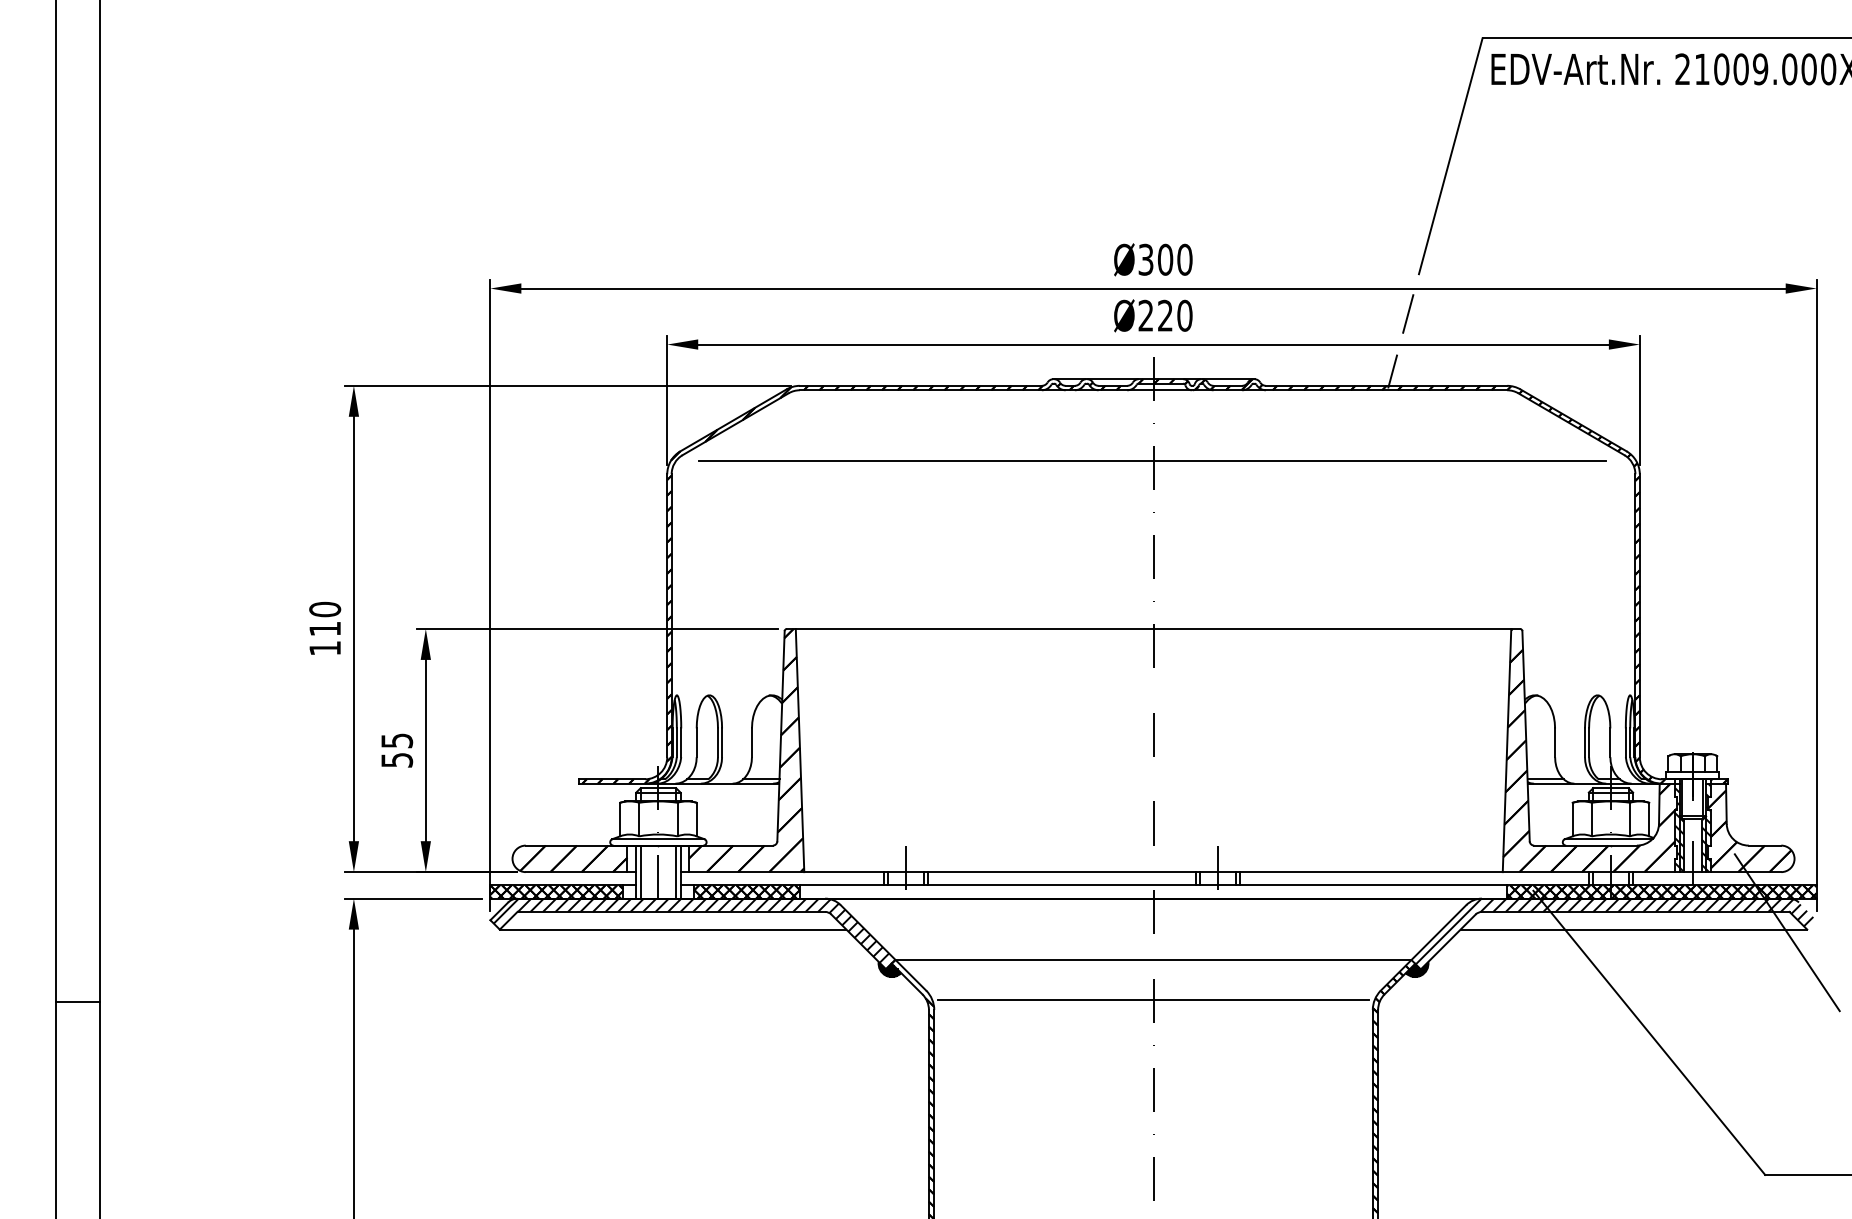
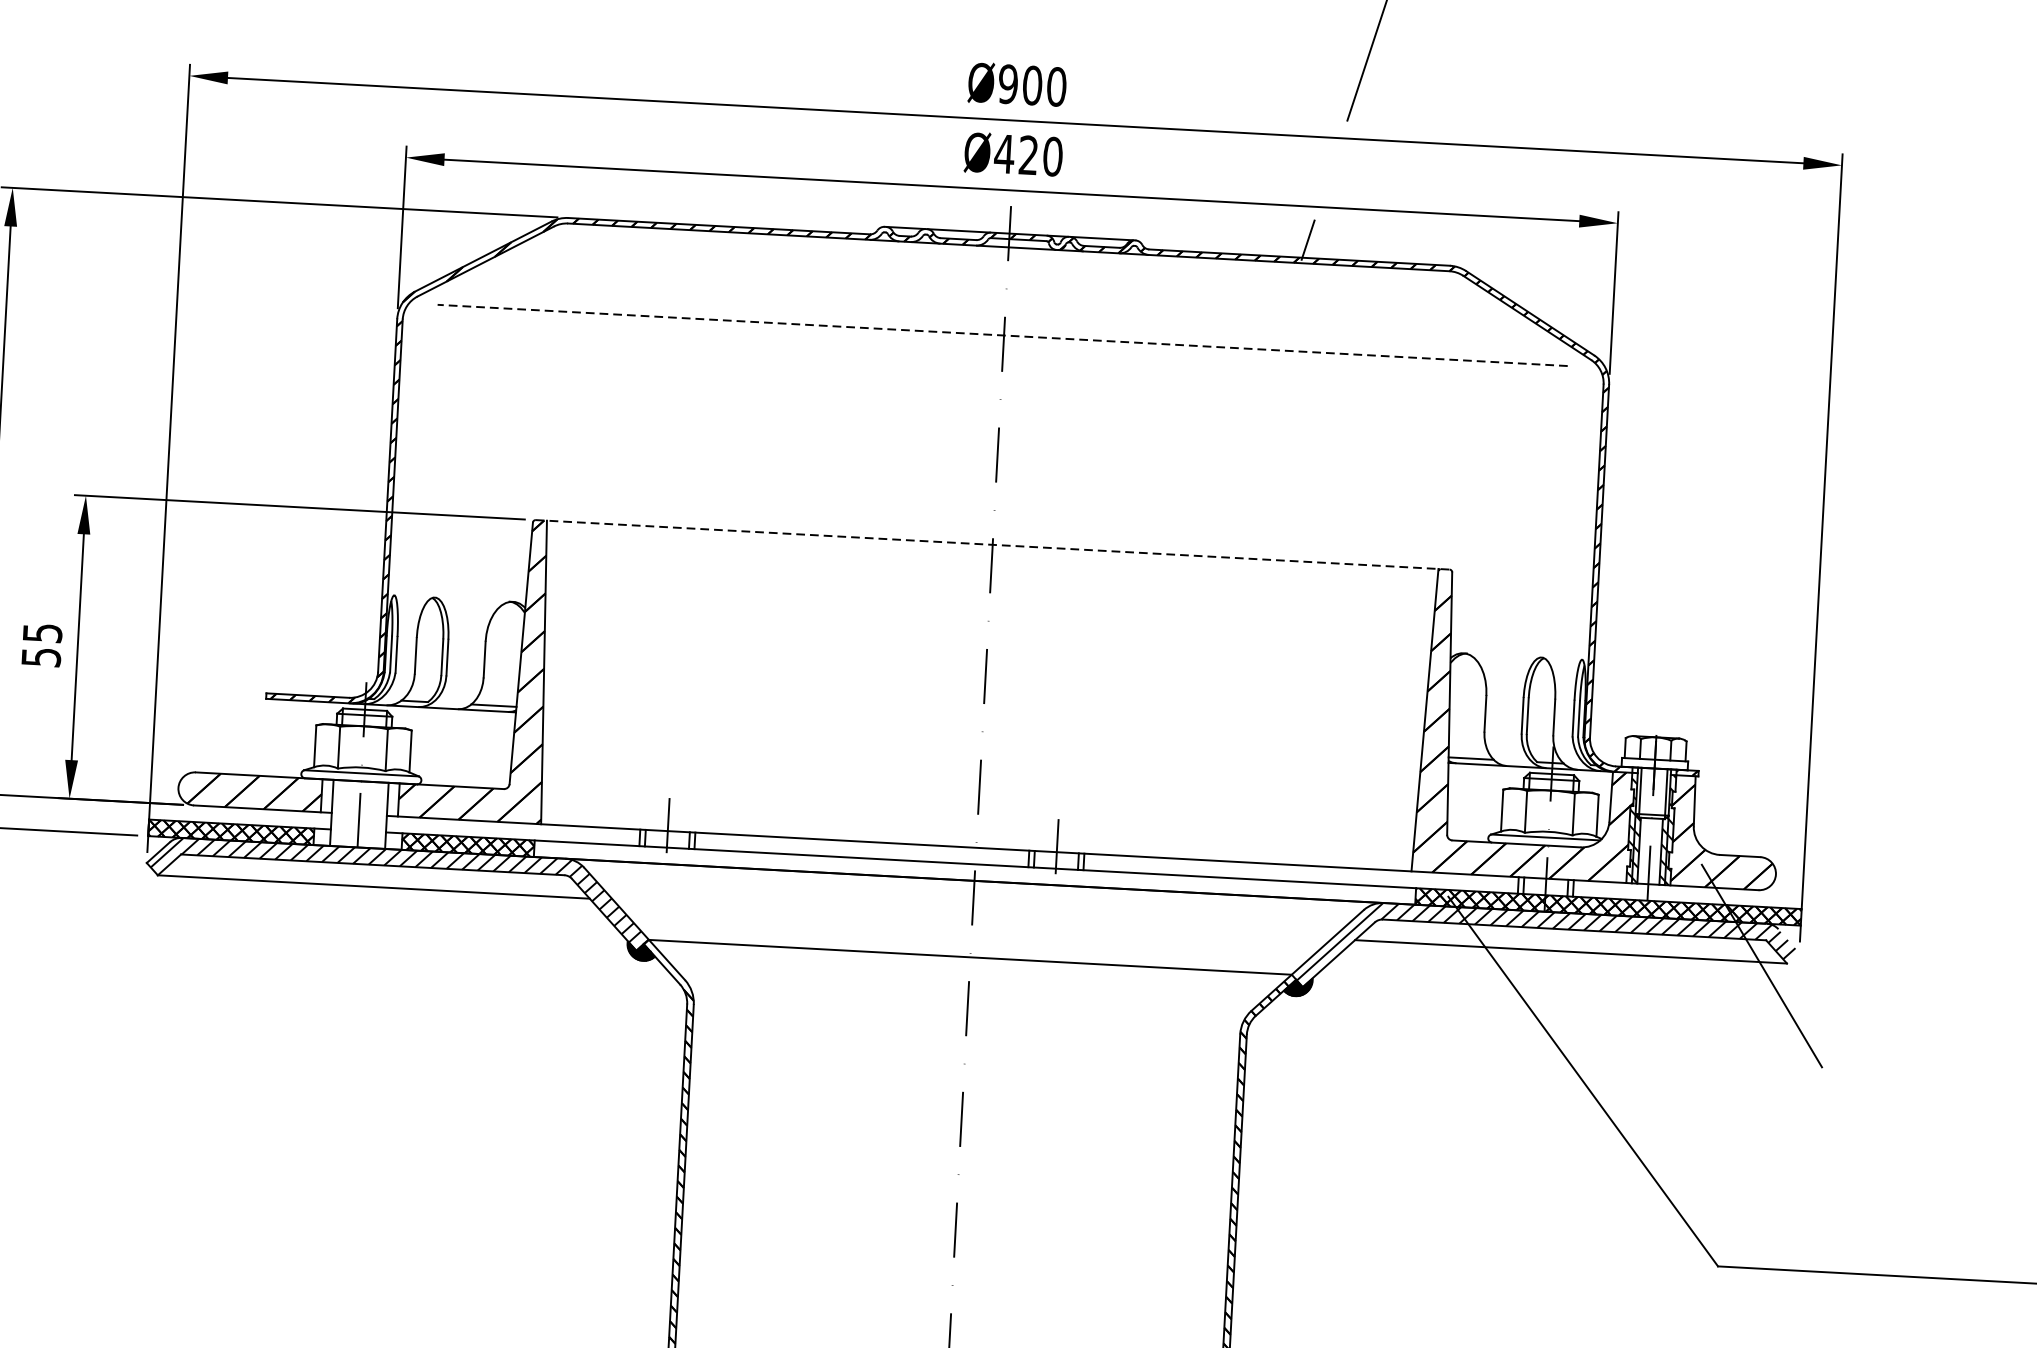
text: (1145, 259) -> (1007, 83), Ø300 -> Ø900
line: (1408, 313) -> (1331, 168), removed
text: (1146, 315) -> (1005, 153), Ø220 -> Ø420
line: (1151, 461) -> (1001, 336), solid -> dashed
line: (1153, 628) -> (992, 544), solid -> dashed
line: (640, 871) -> (337, 812), removed
line: (676, 871) -> (381, 814), removed
line: (1153, 999) -> (967, 1006), removed

